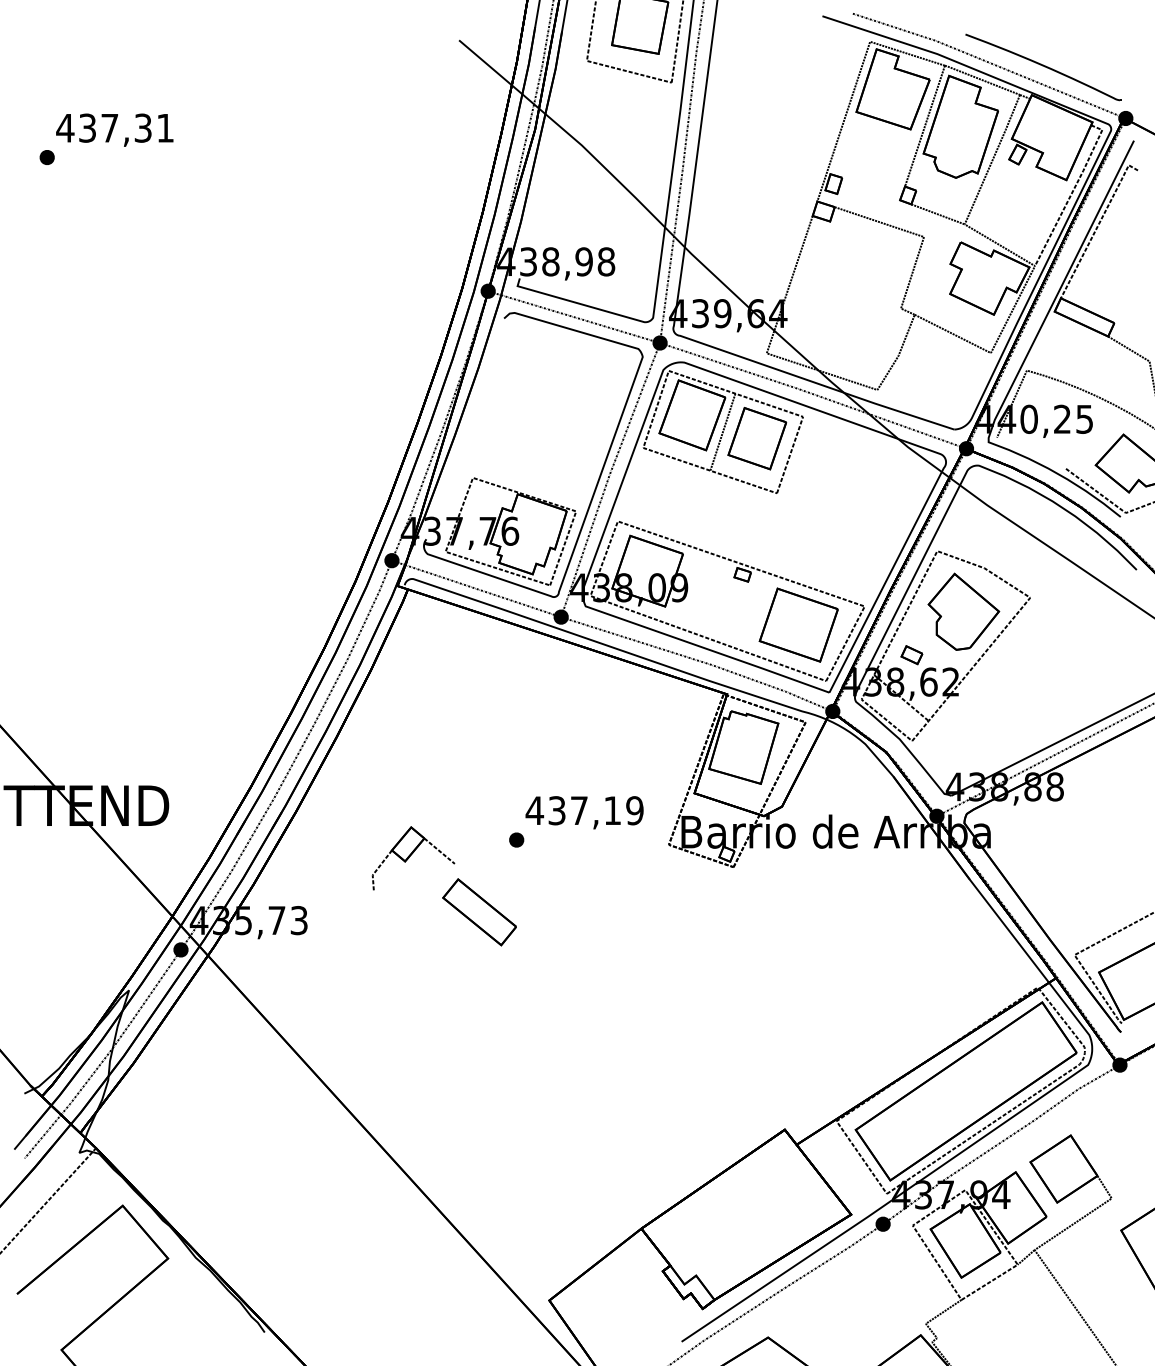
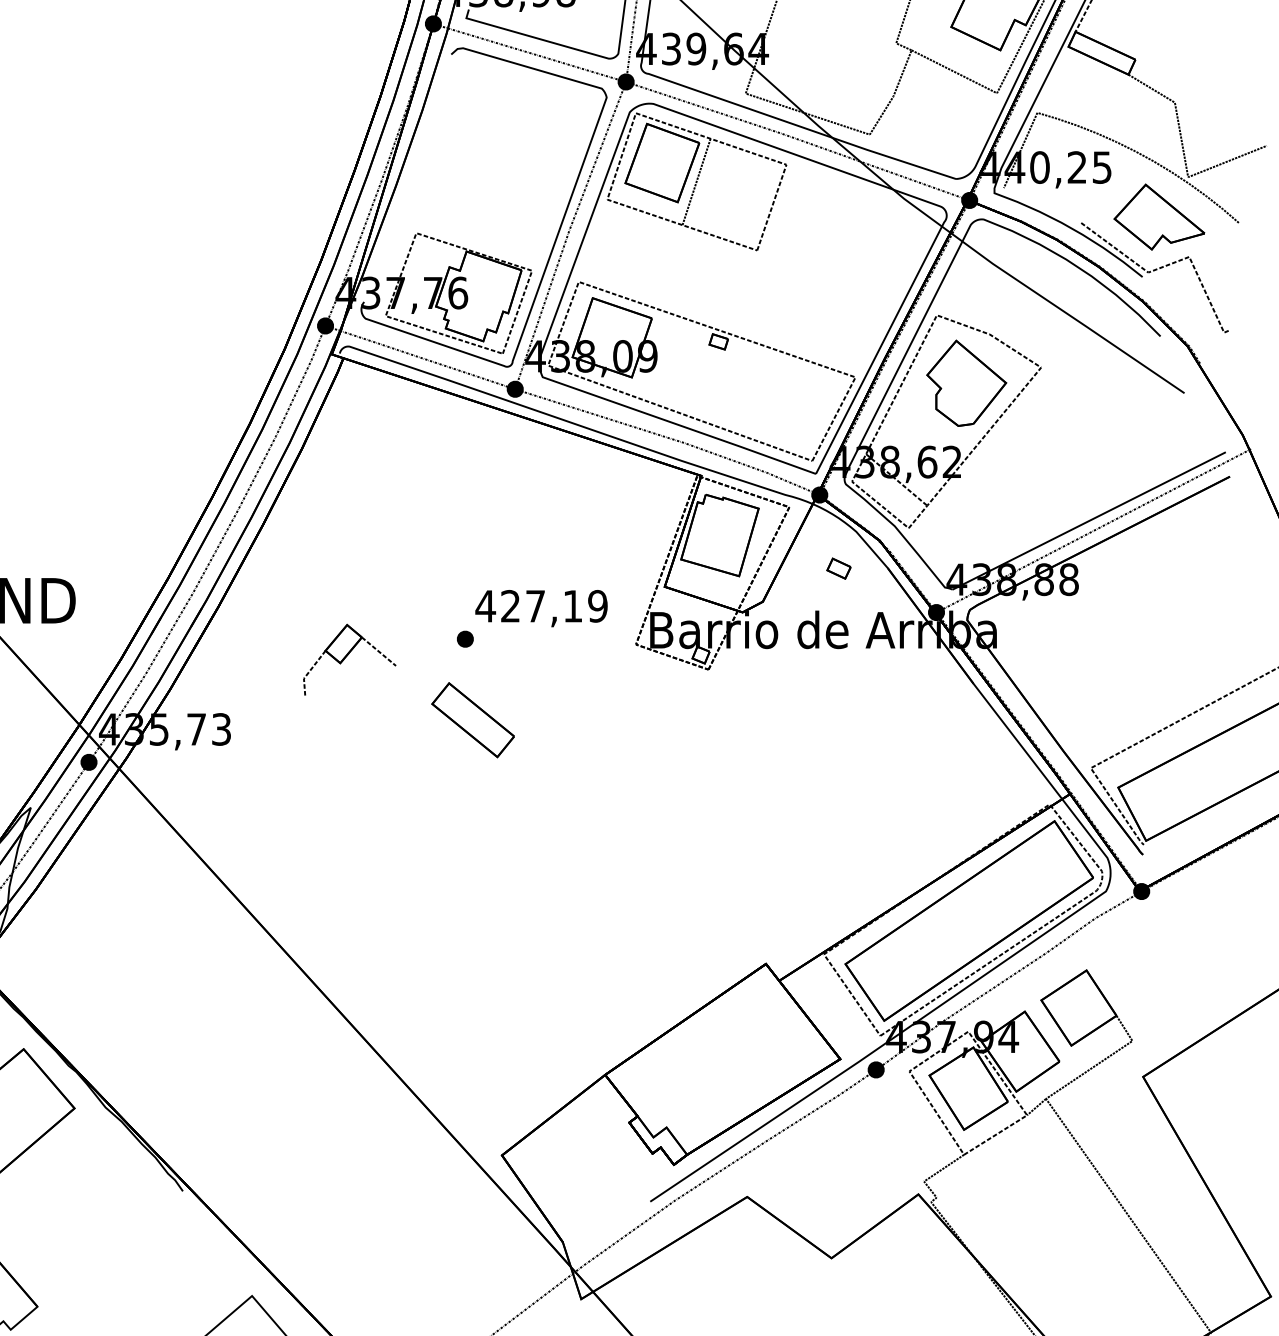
part: (757, 438) -> (735, 189), removed
part: (798, 624) -> (781, 397), removed
part: (911, 655) -> (838, 569), moved
text: (556, 810) -> (510, 606), 437,19 -> 427,19
part: (479, 912) -> (473, 720), moved

